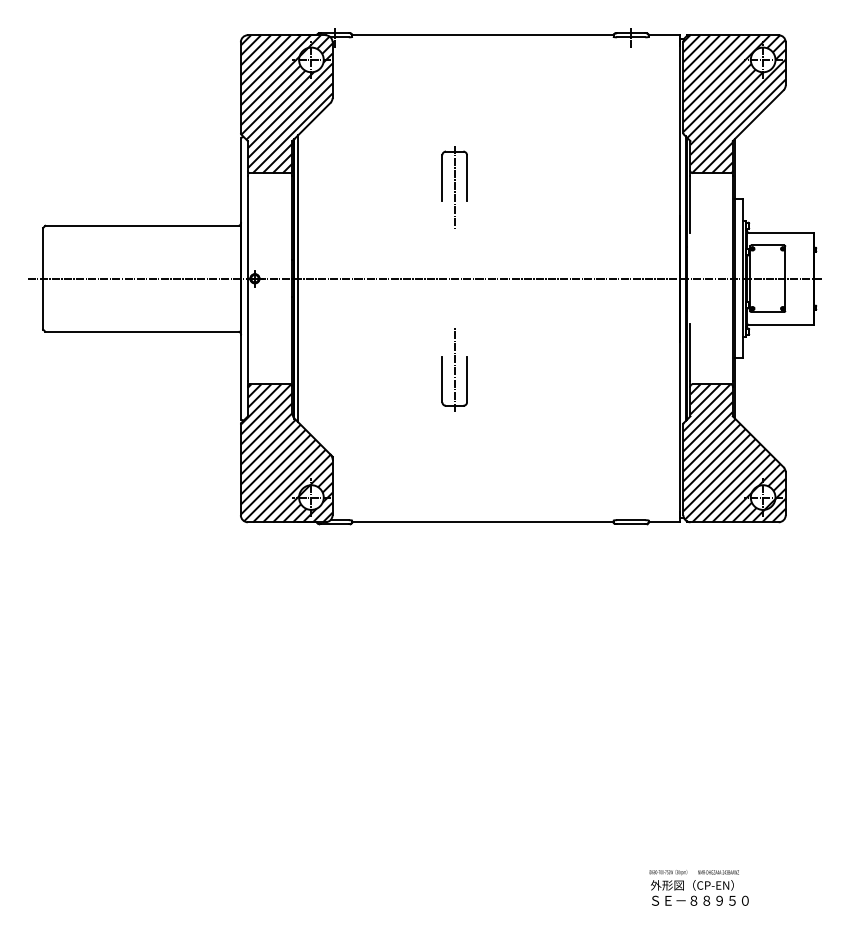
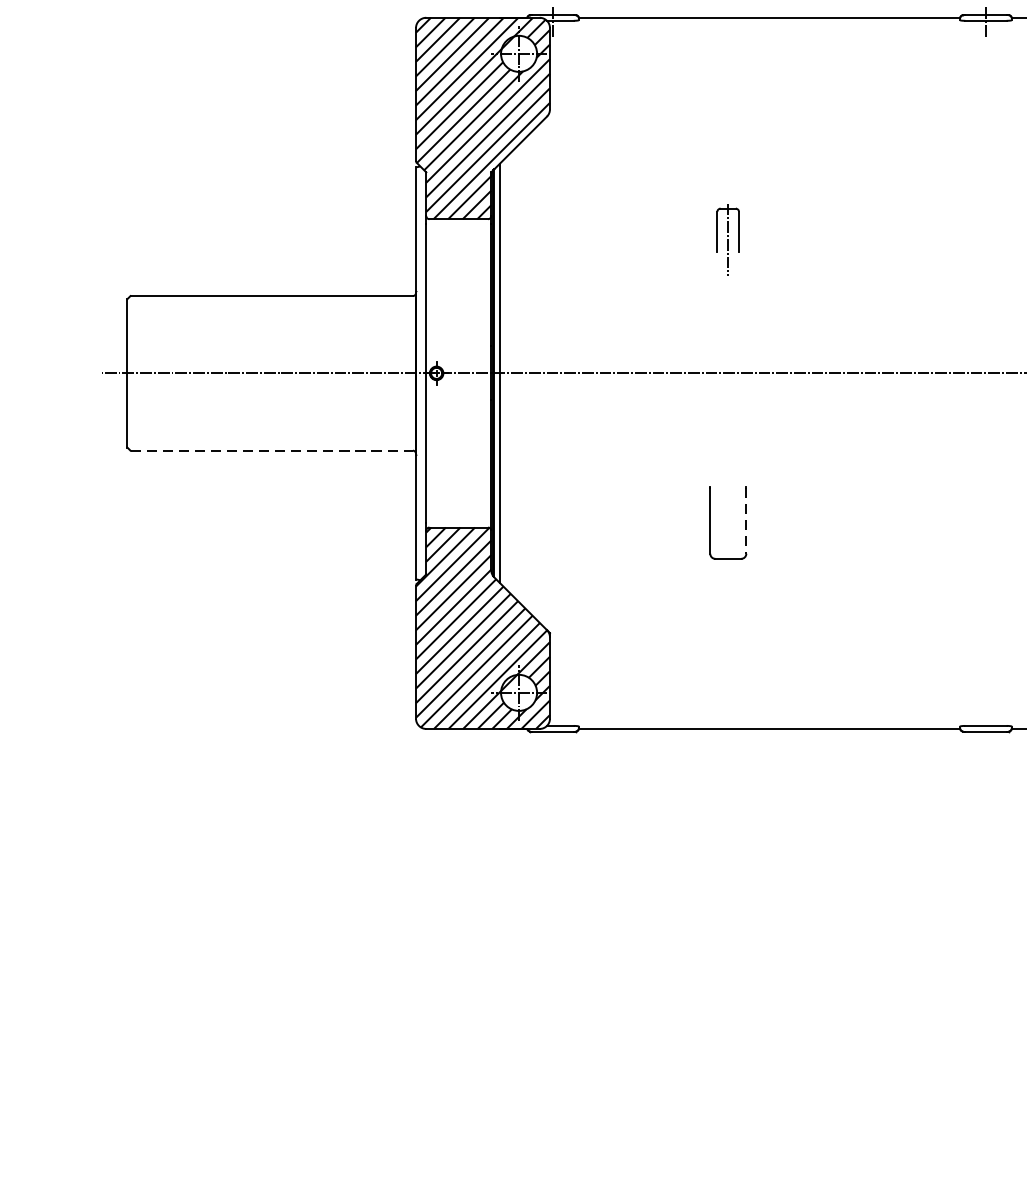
part: (454, 187) -> (727, 240), size x0.6
line: (142, 331) -> (272, 450), solid -> dashed
line: (454, 369) -> (727, 505), removed
line: (467, 379) -> (746, 520), solid -> dashed

